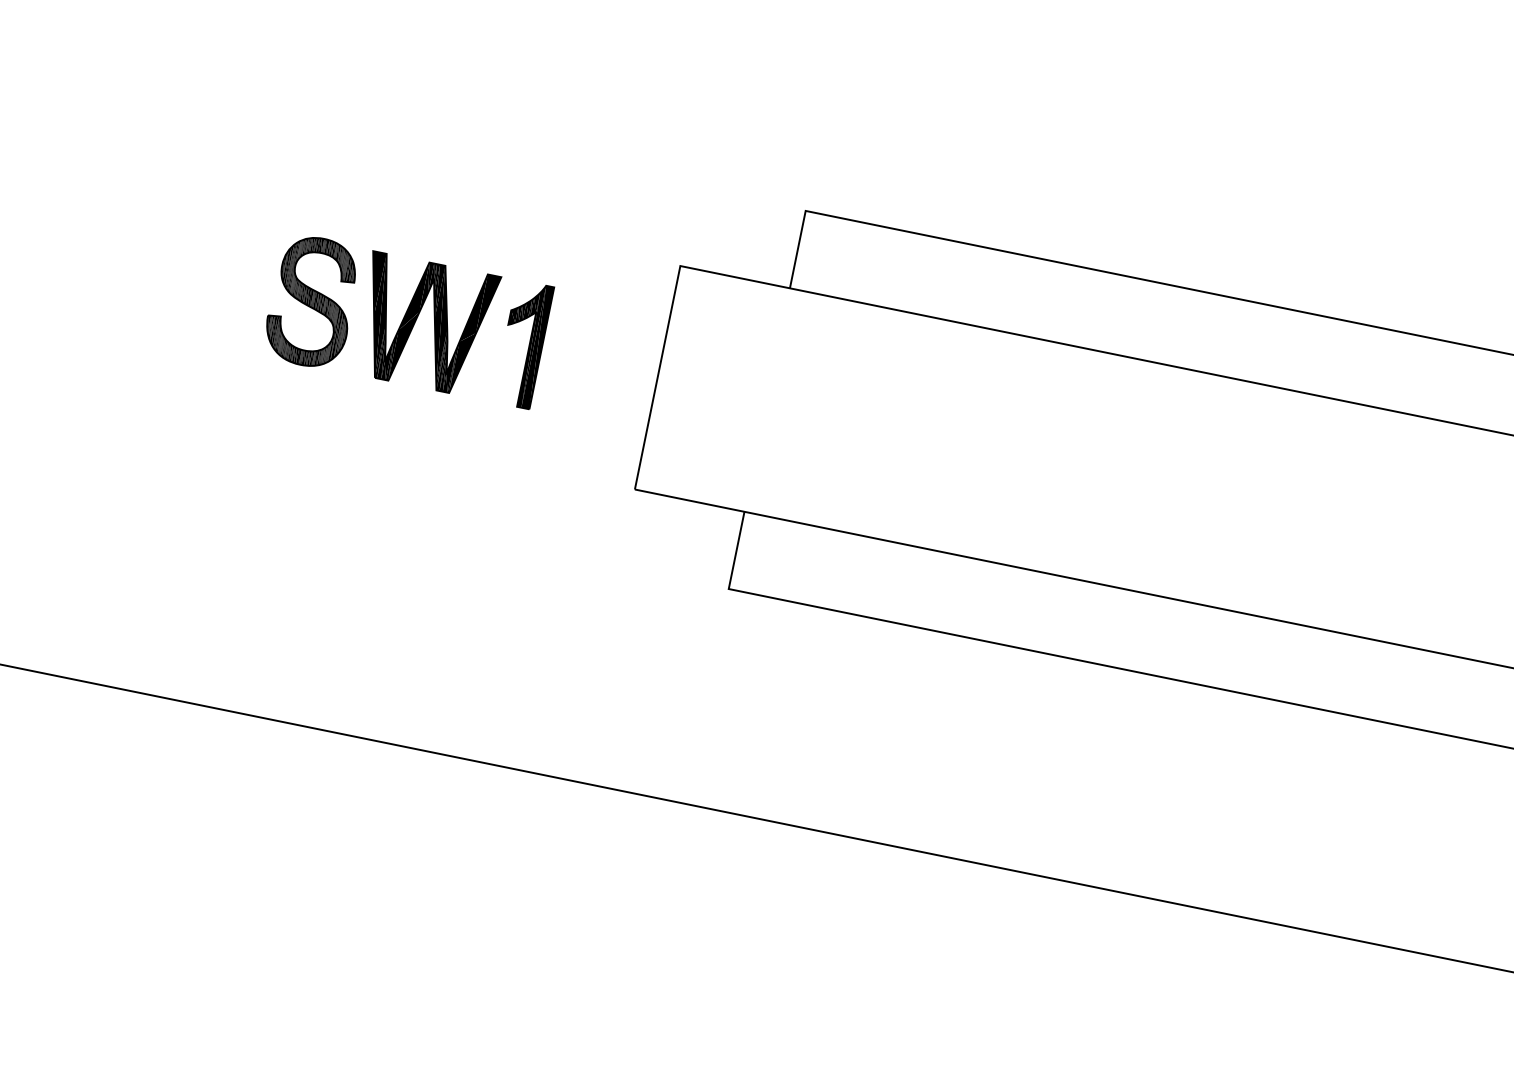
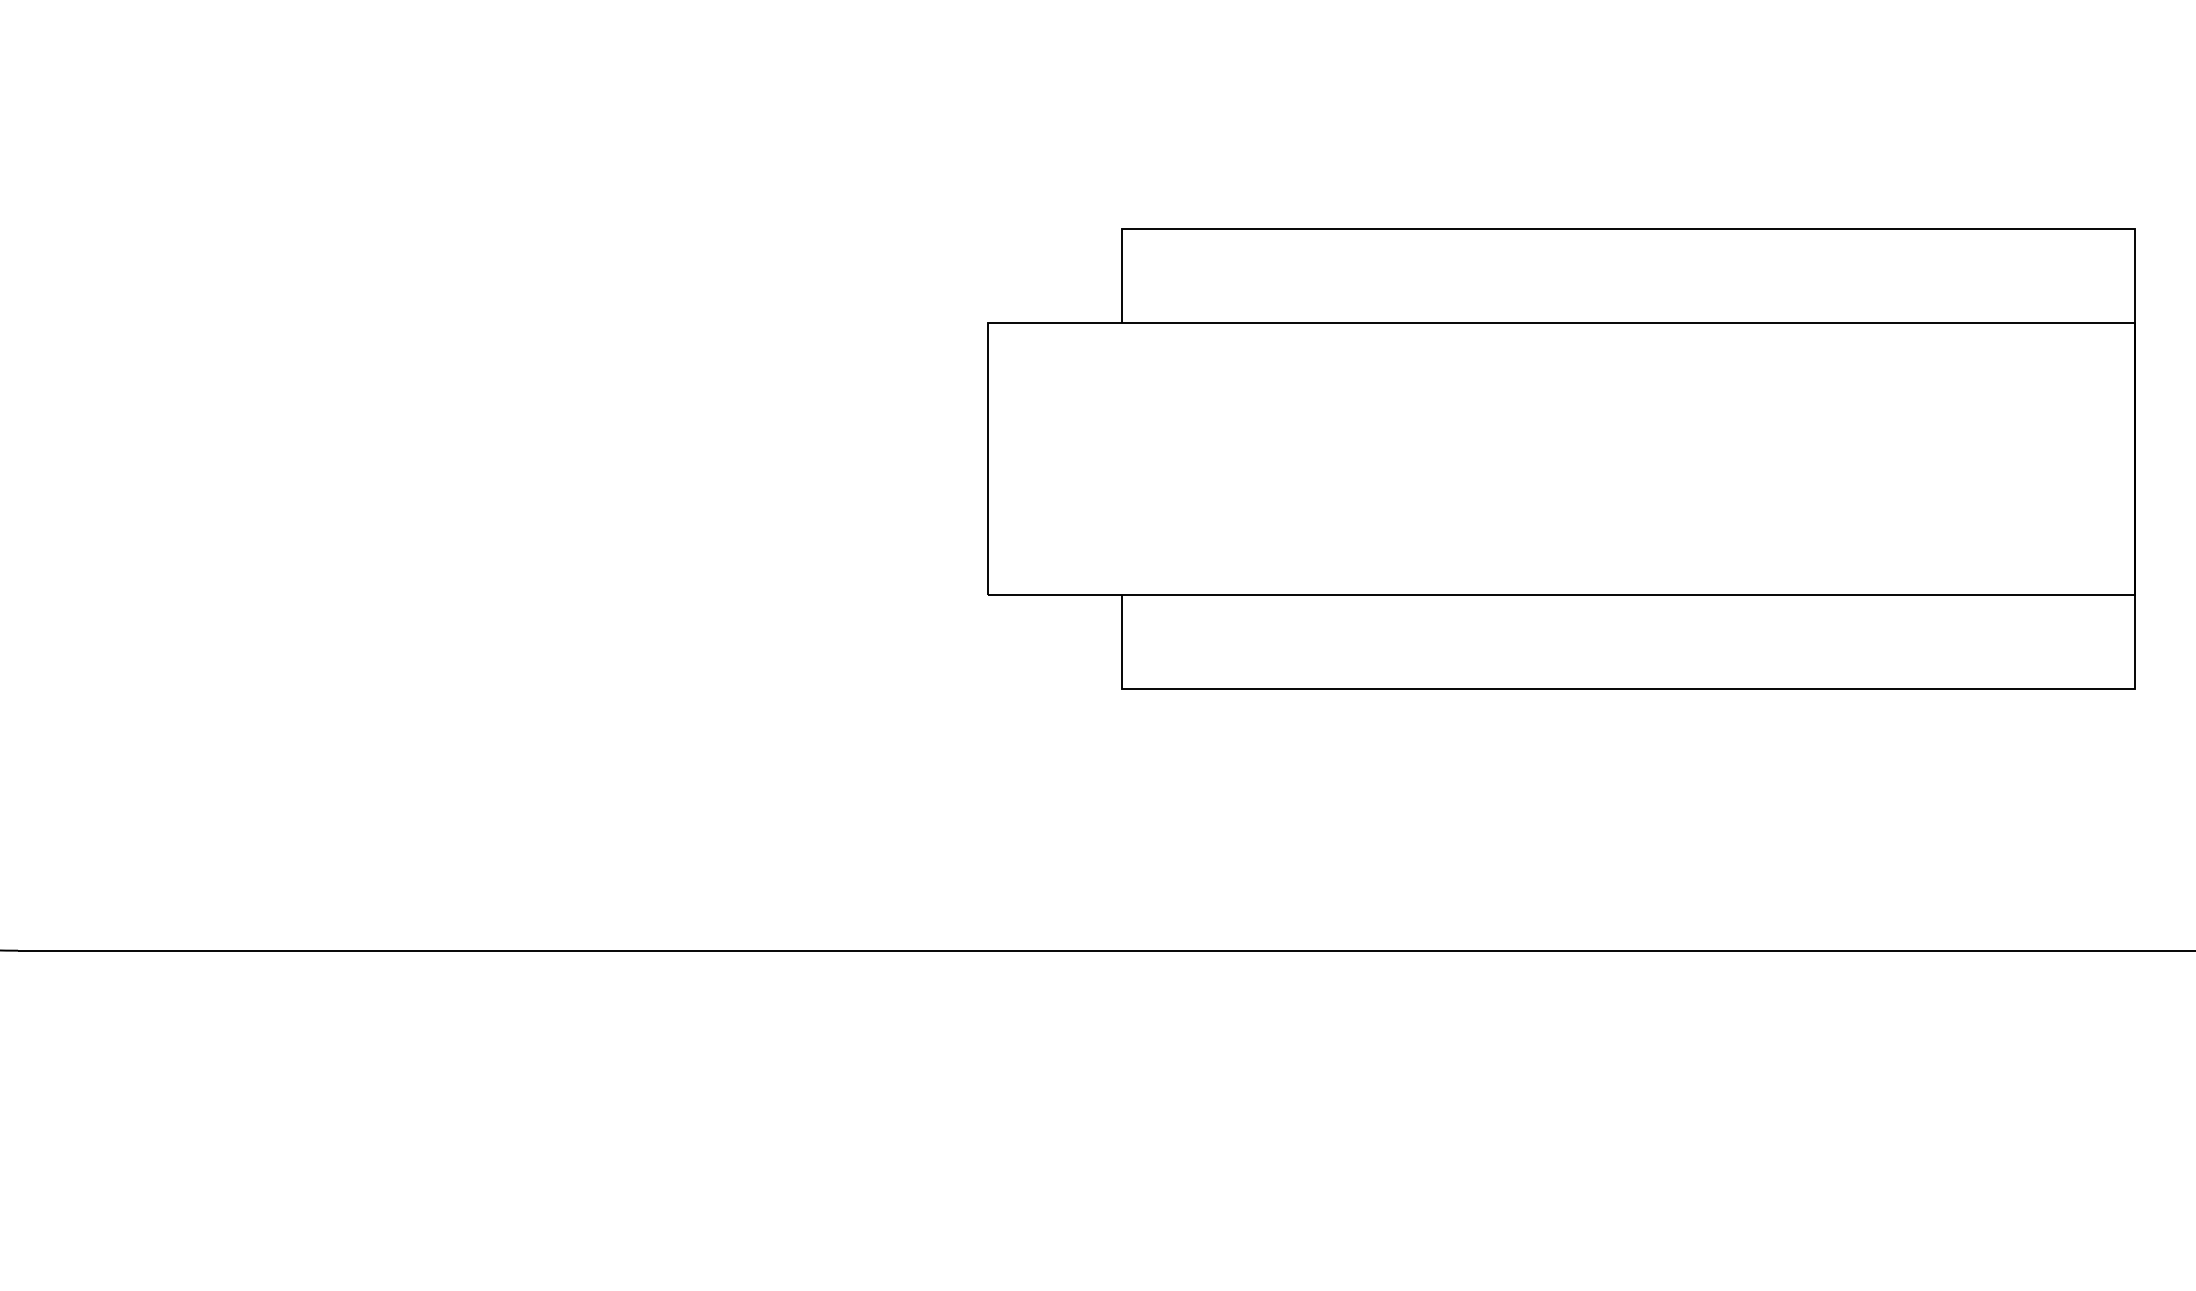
part: (406, 321) -> (681, 452), removed

